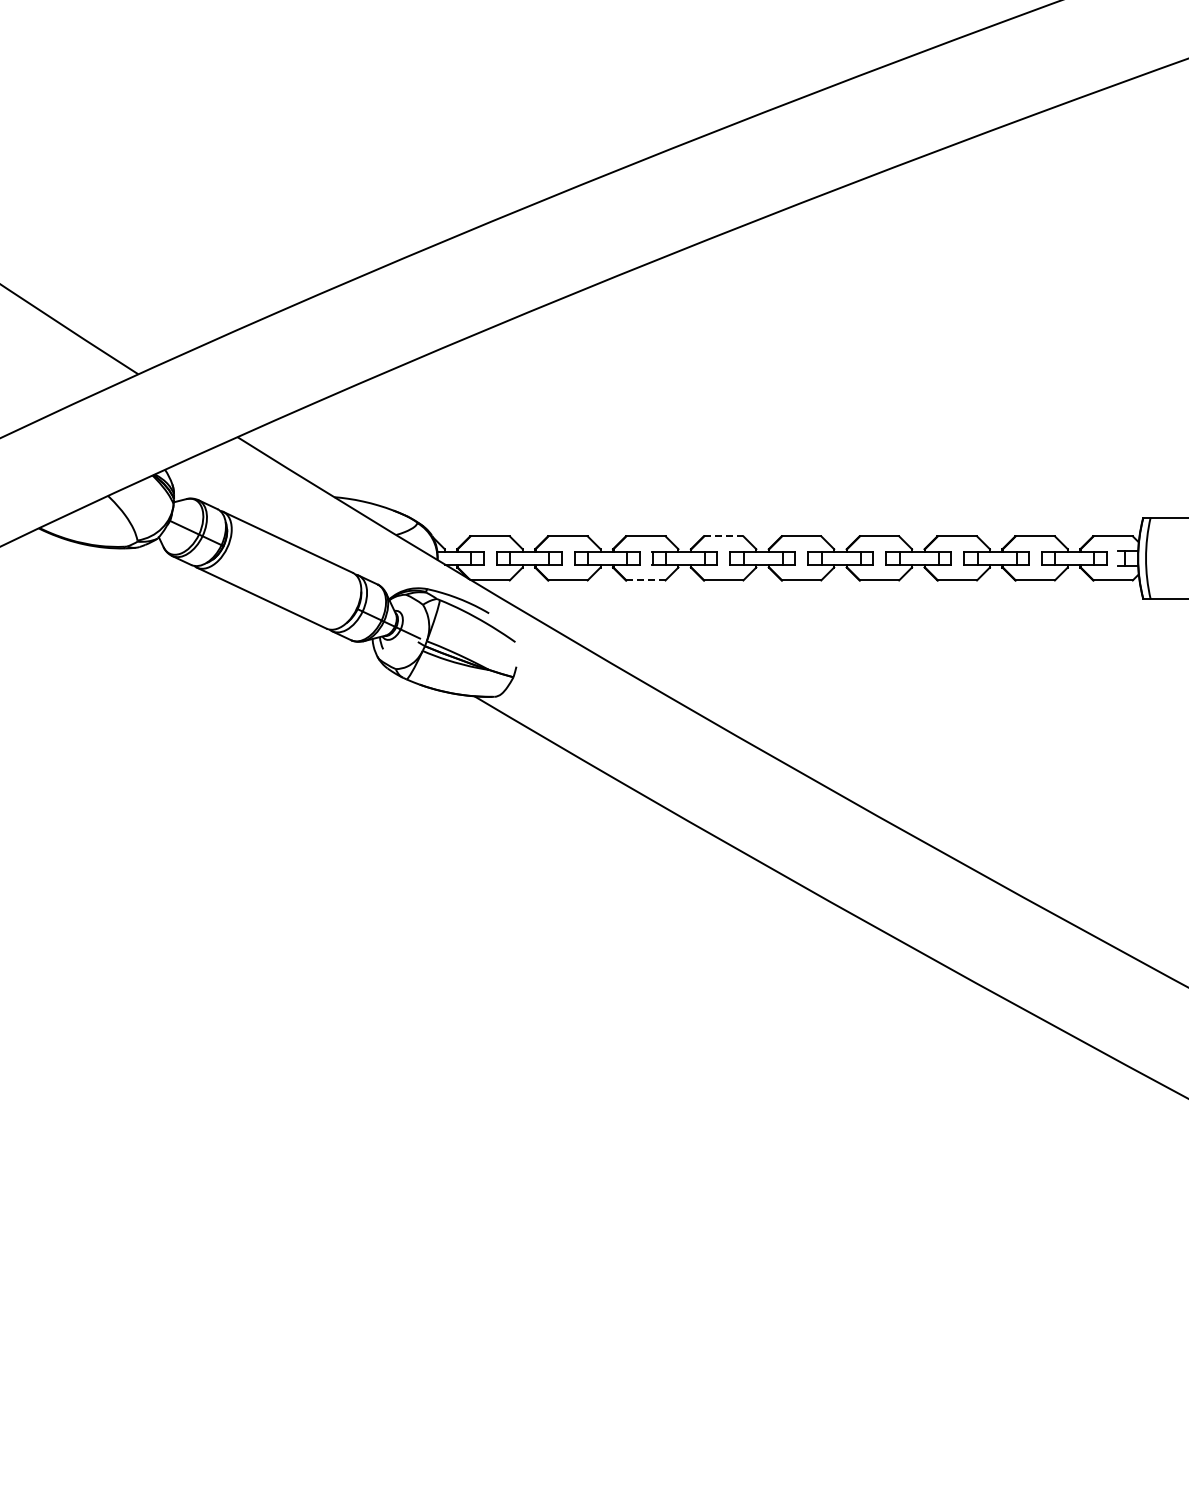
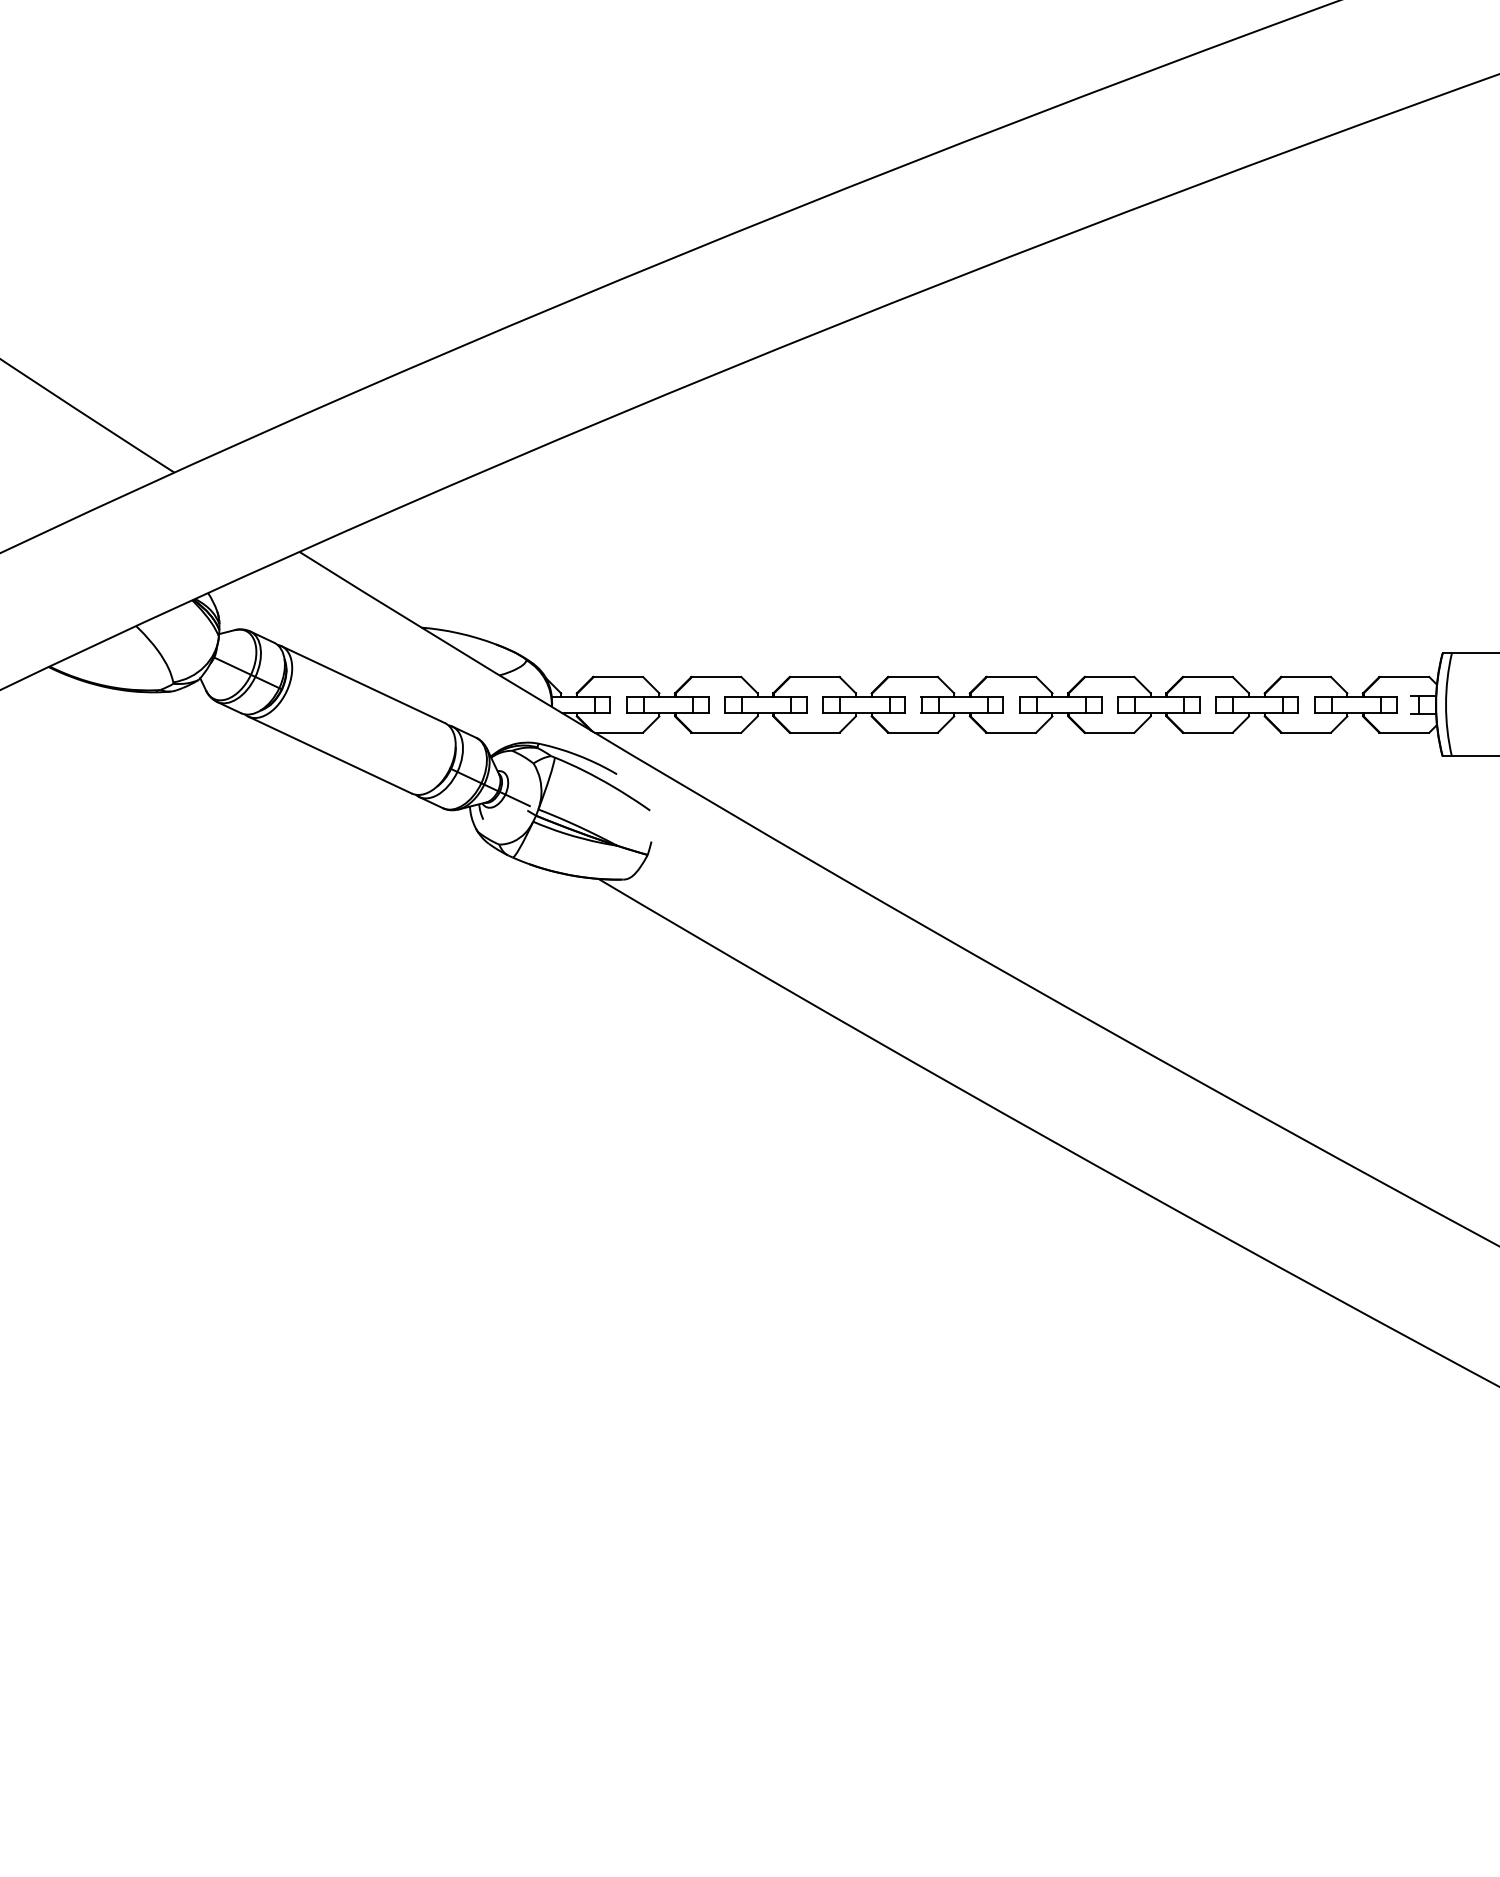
line: (723, 536) -> (912, 677), dashed -> solid
line: (645, 580) -> (814, 732), dashed -> solid

